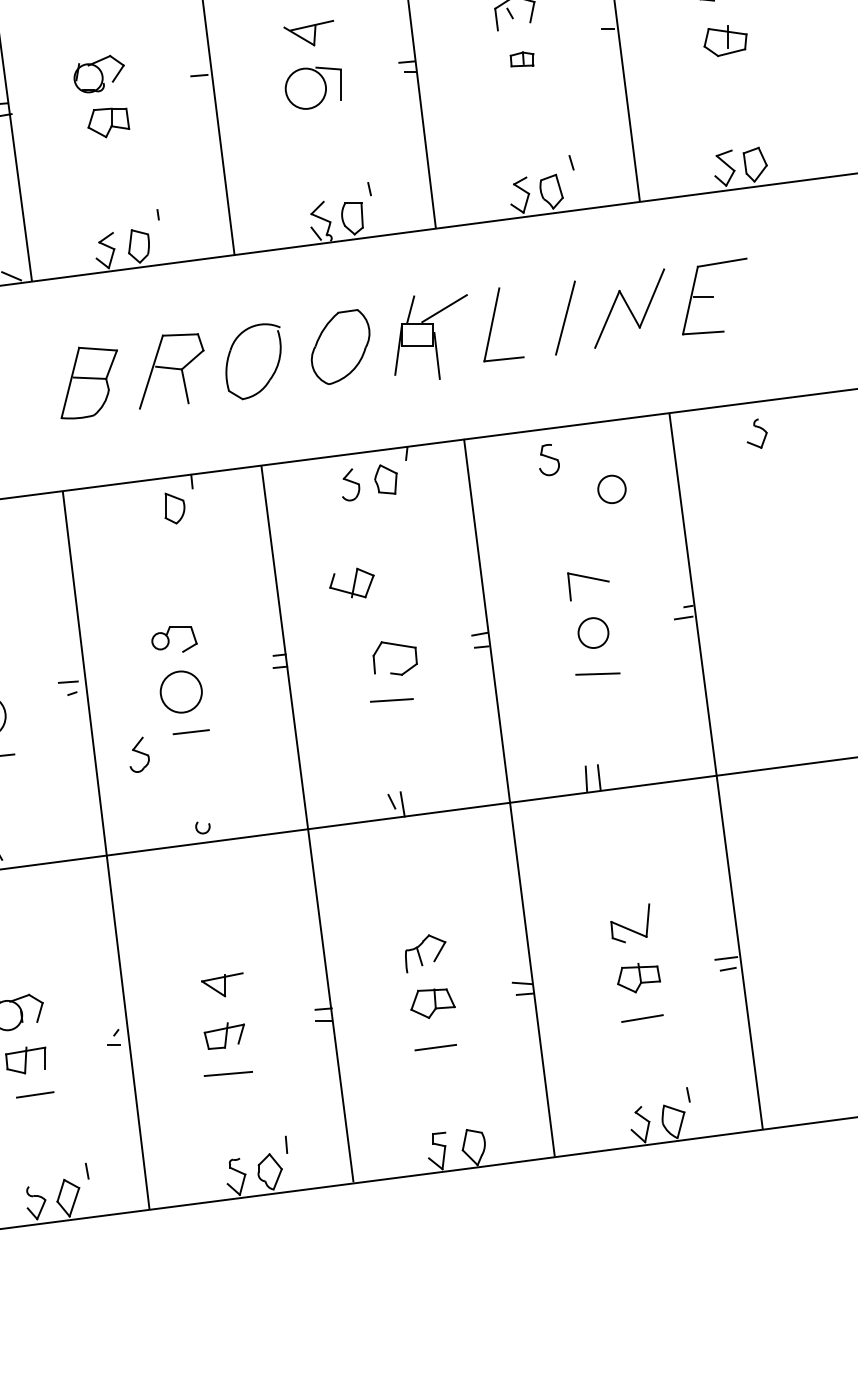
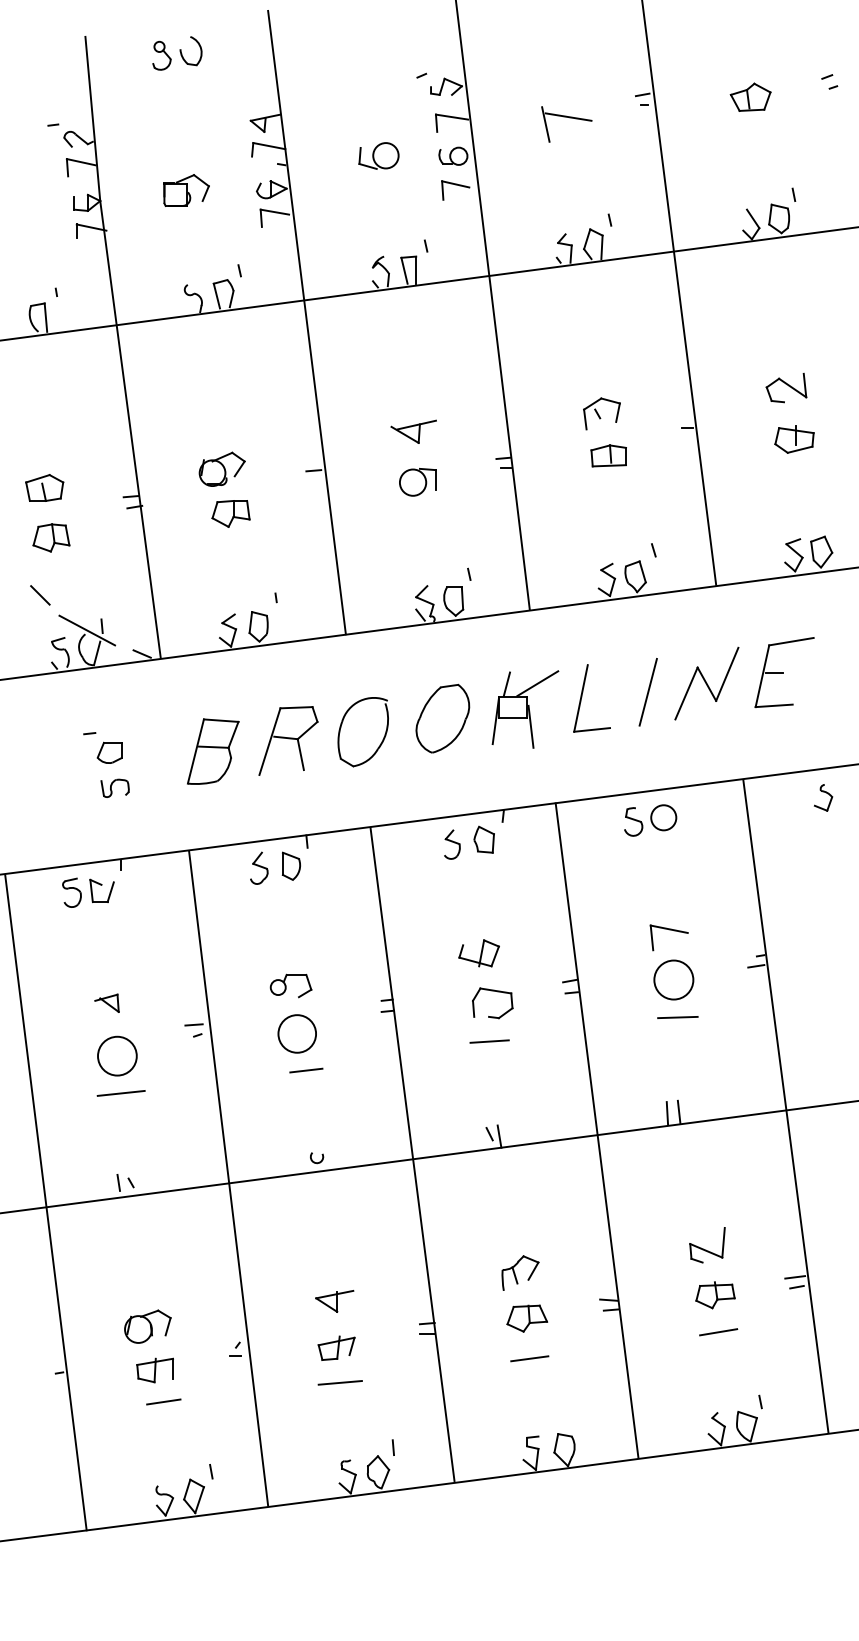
part: (521, 58) -> (608, 455), size x1.67
part: (312, 88) -> (417, 482), size x0.71
circle: (611, 489) -> (663, 817), moved
part: (351, 583) -> (478, 953), moved
circle: (593, 632) -> (673, 979), size x1.43
part: (139, 753) -> (259, 867), moved

